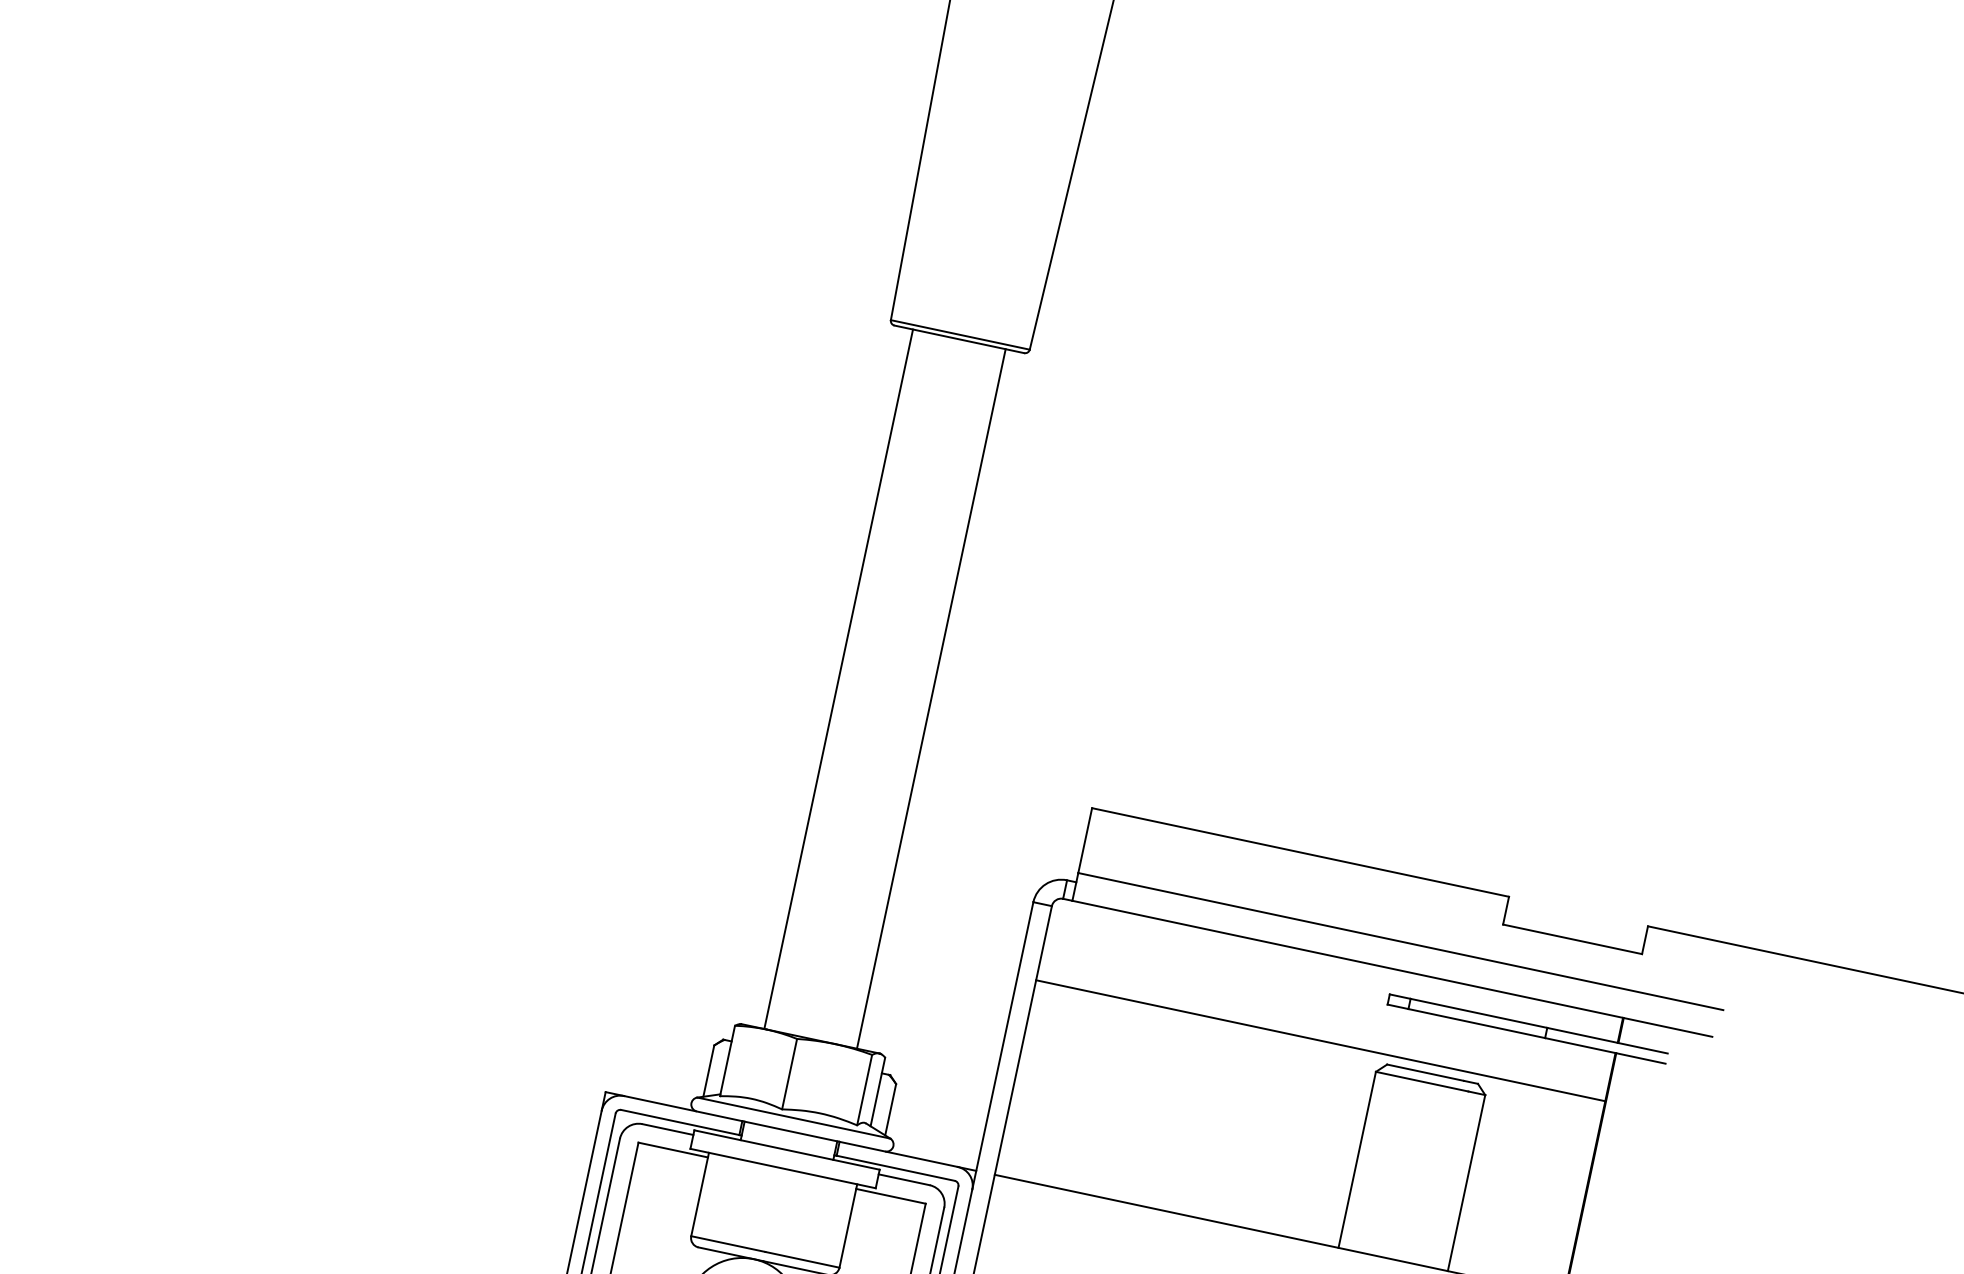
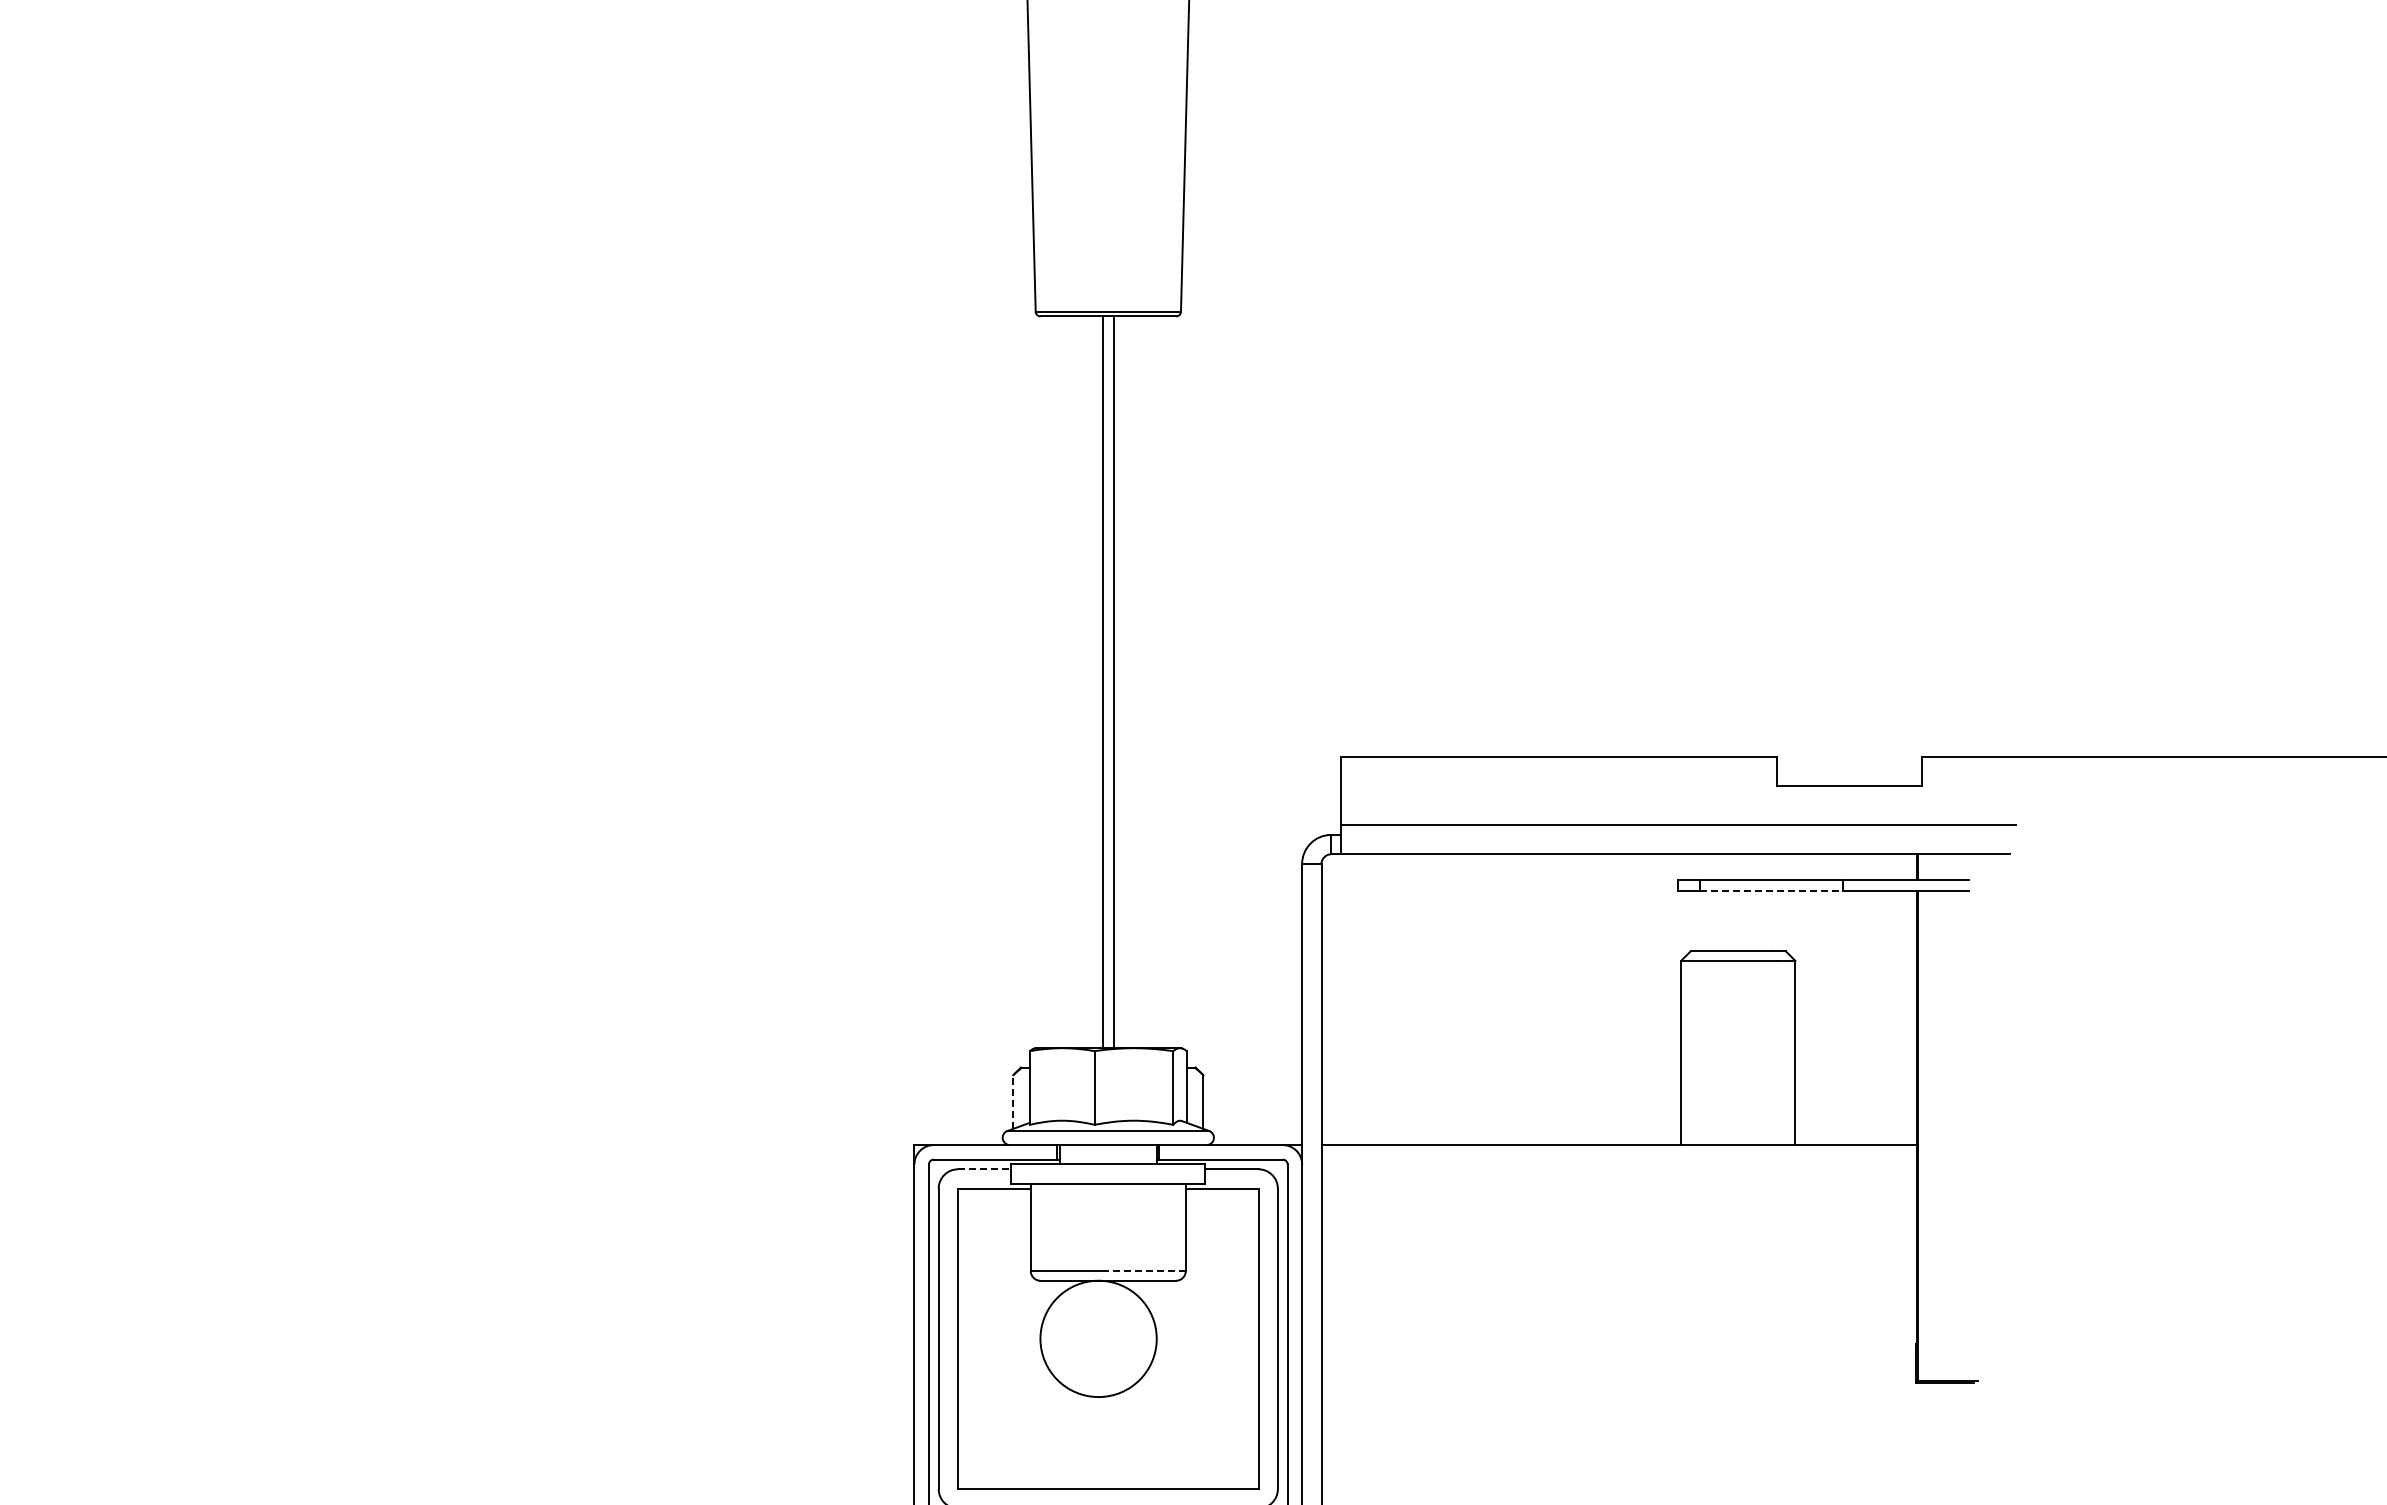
line: (838, 679) -> (1113, 682), moved
line: (931, 699) -> (1102, 682), moved
line: (1477, 1024) -> (1772, 891), solid -> dashed
line: (1320, 1040) -> (1618, 941), removed
line: (709, 1071) -> (1013, 1102), solid -> dashed
line: (667, 1129) -> (984, 1169), solid -> dashed
line: (802, 1260) -> (1147, 1271), solid -> dashed

